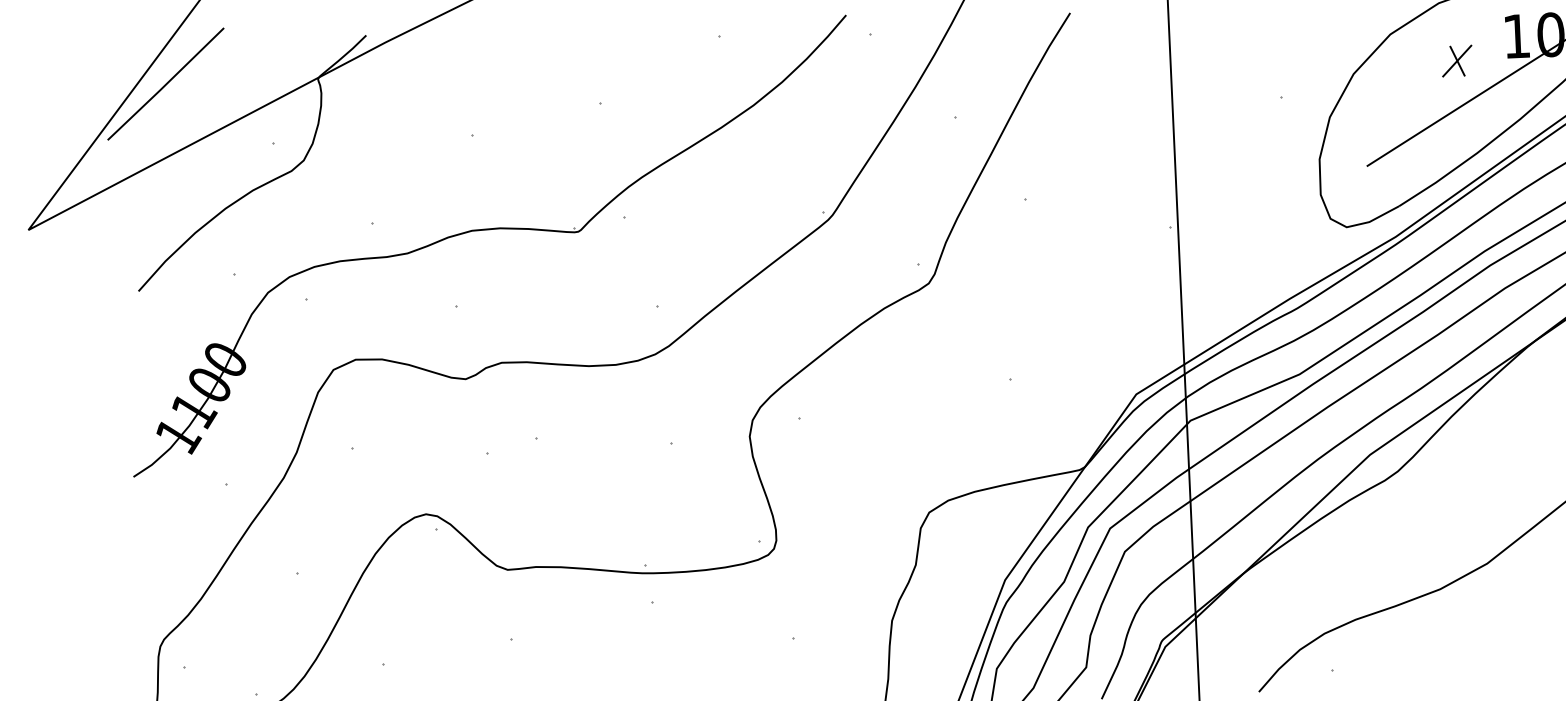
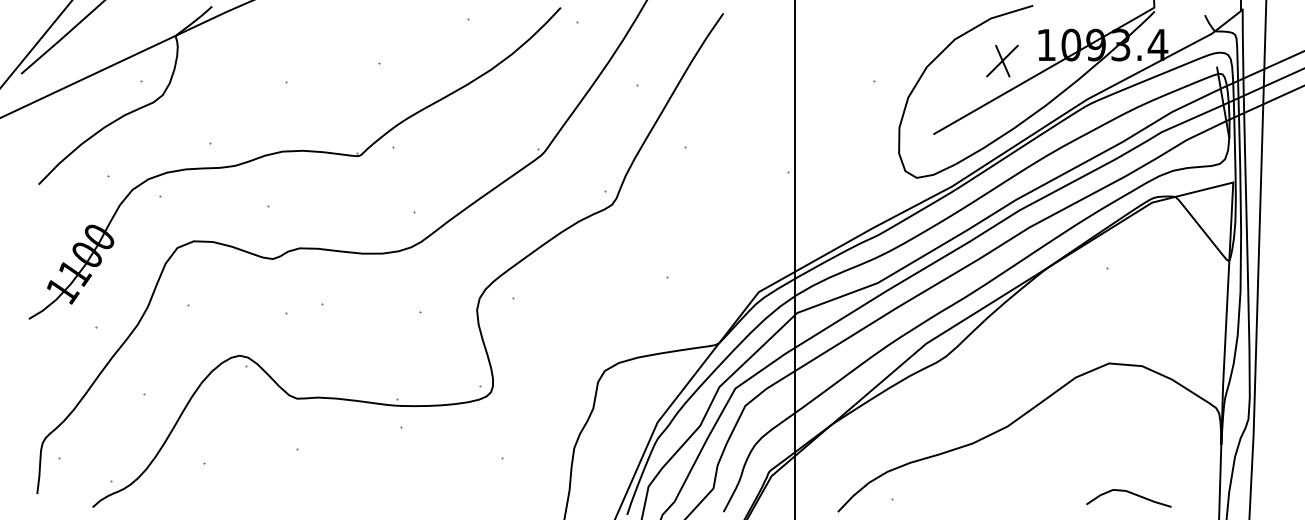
part: (1457, 60) -> (1002, 60), size x1.43

